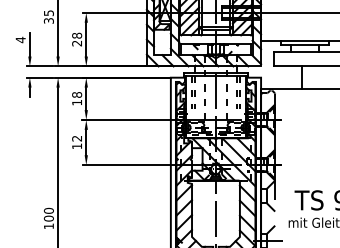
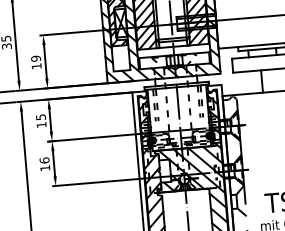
text: (77, 39) -> (36, 62), 28 -> 19
text: (77, 94) -> (41, 116), 18 -> 15
text: (77, 138) -> (44, 160), 12 -> 16

